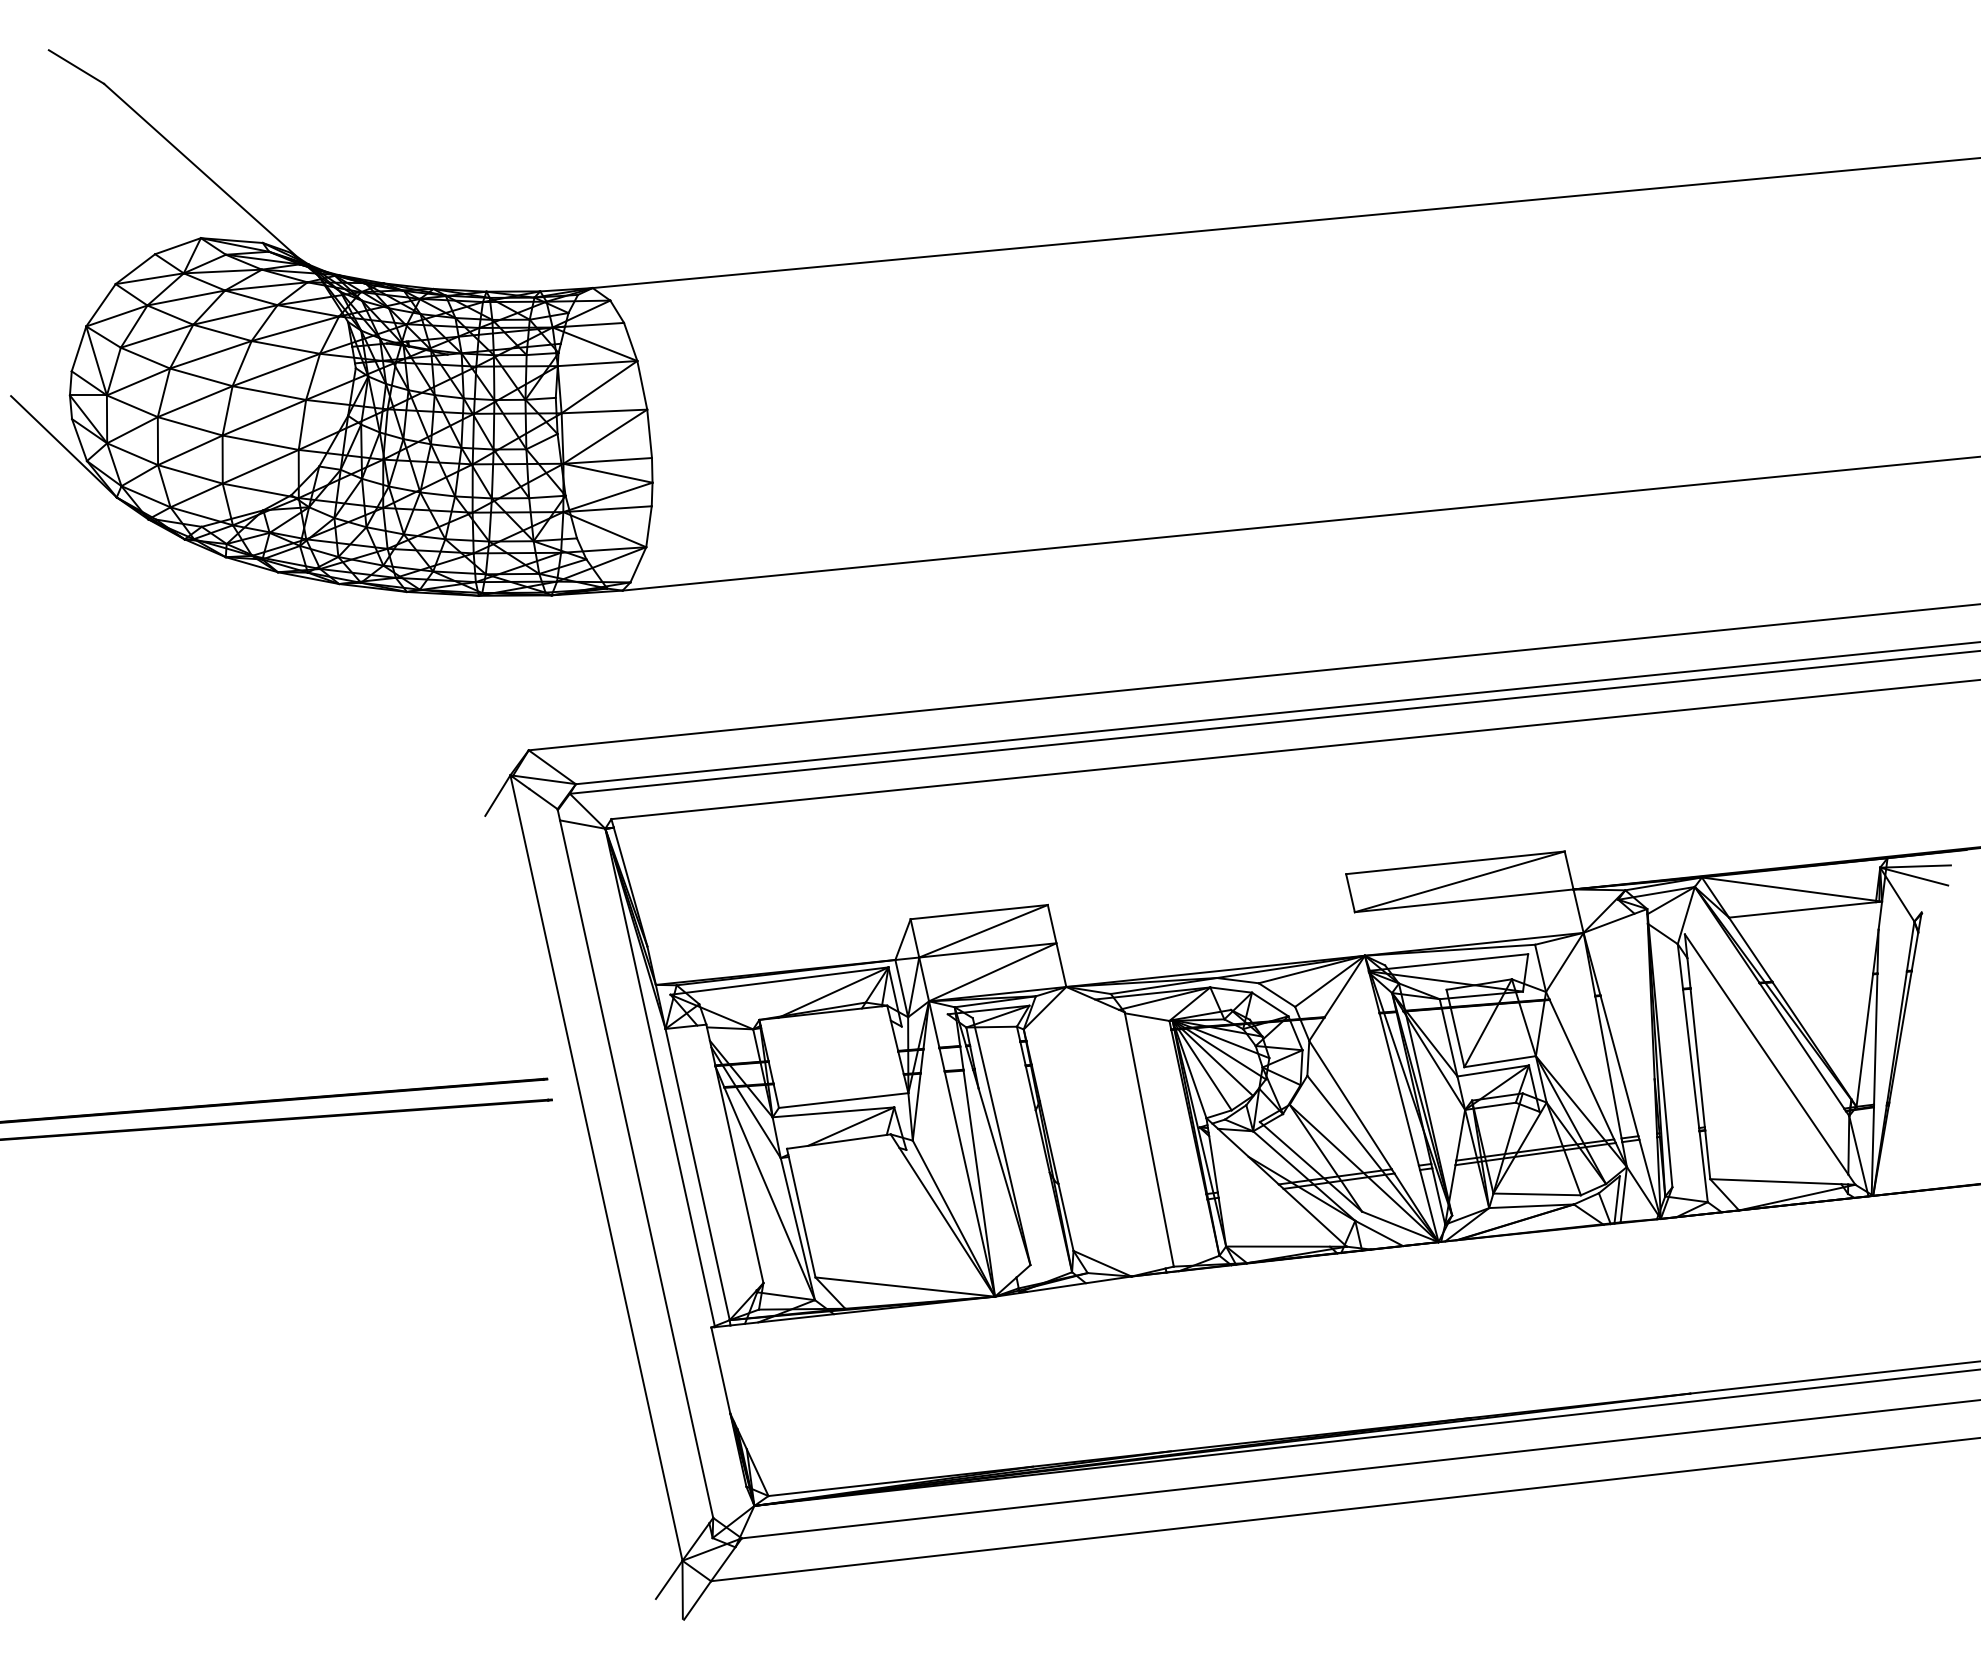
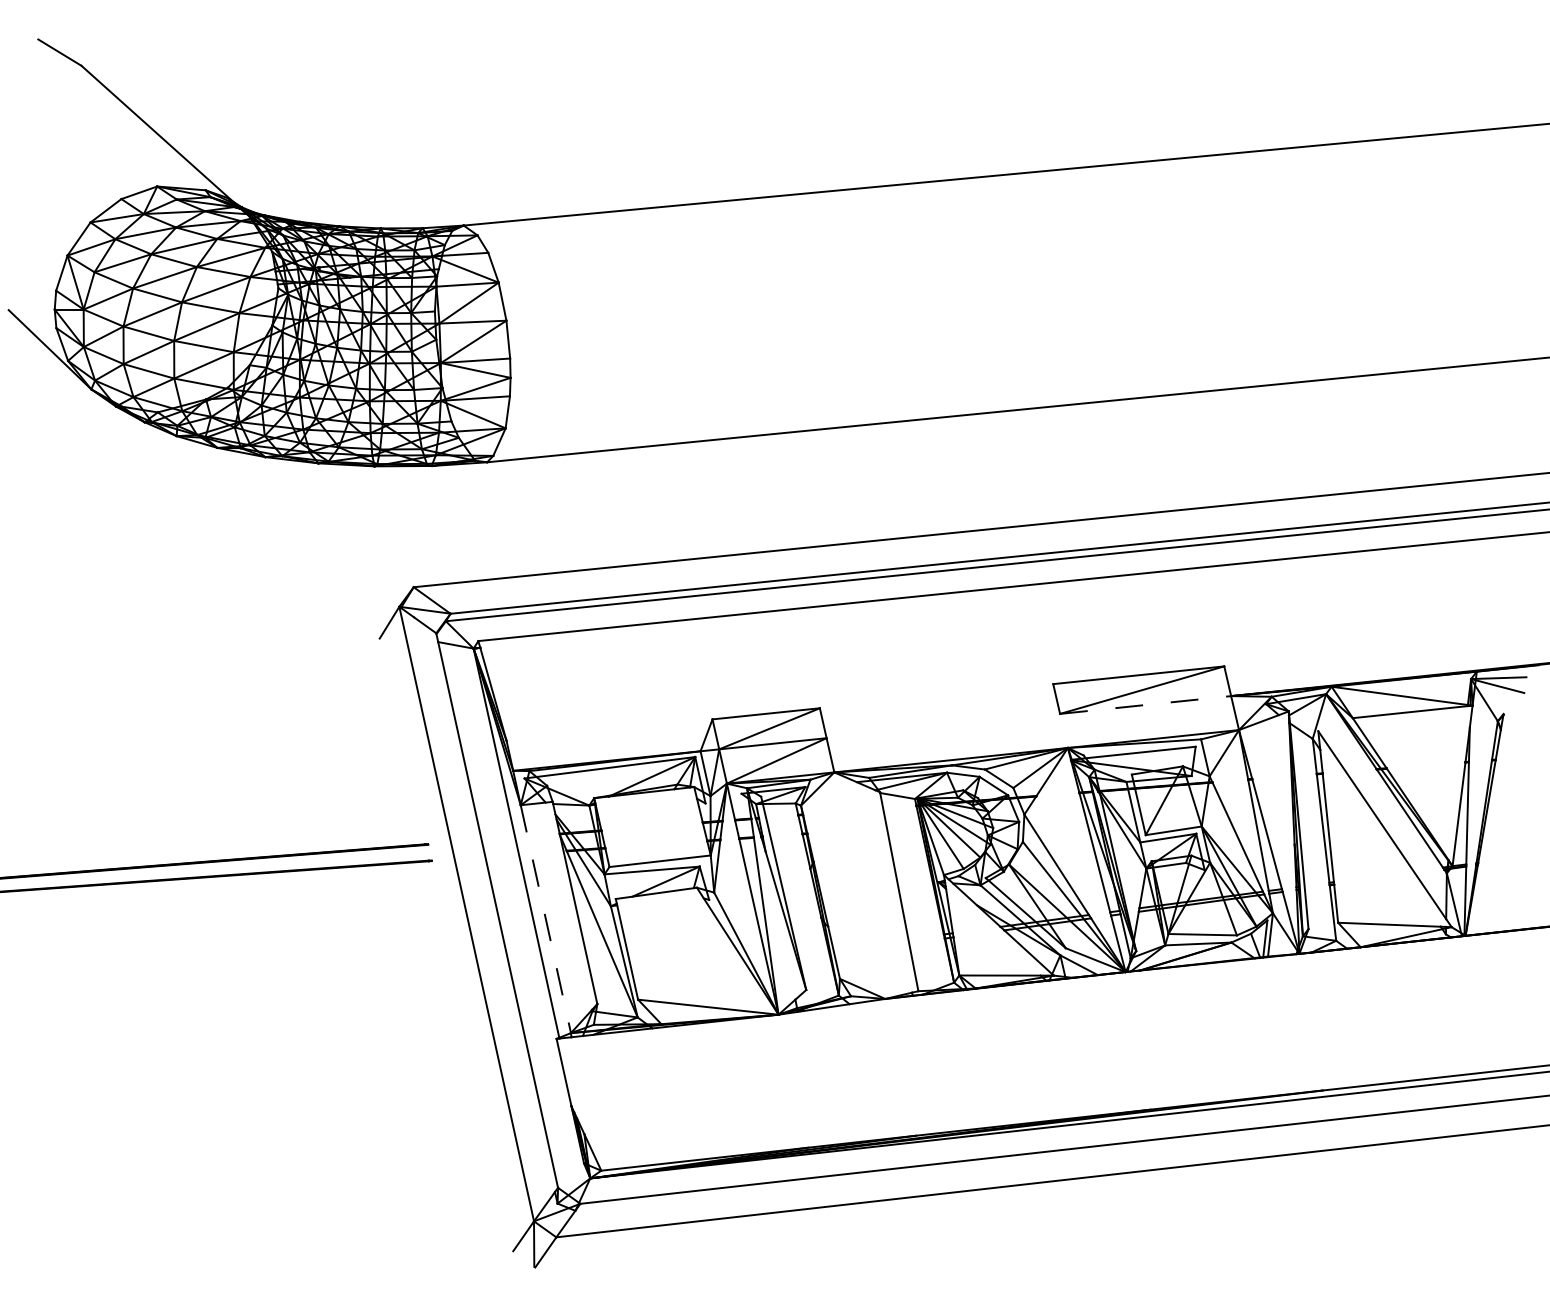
line: (1464, 900) -> (1145, 704), solid -> dashed
line: (697, 1175) -> (545, 919), solid -> dashed

